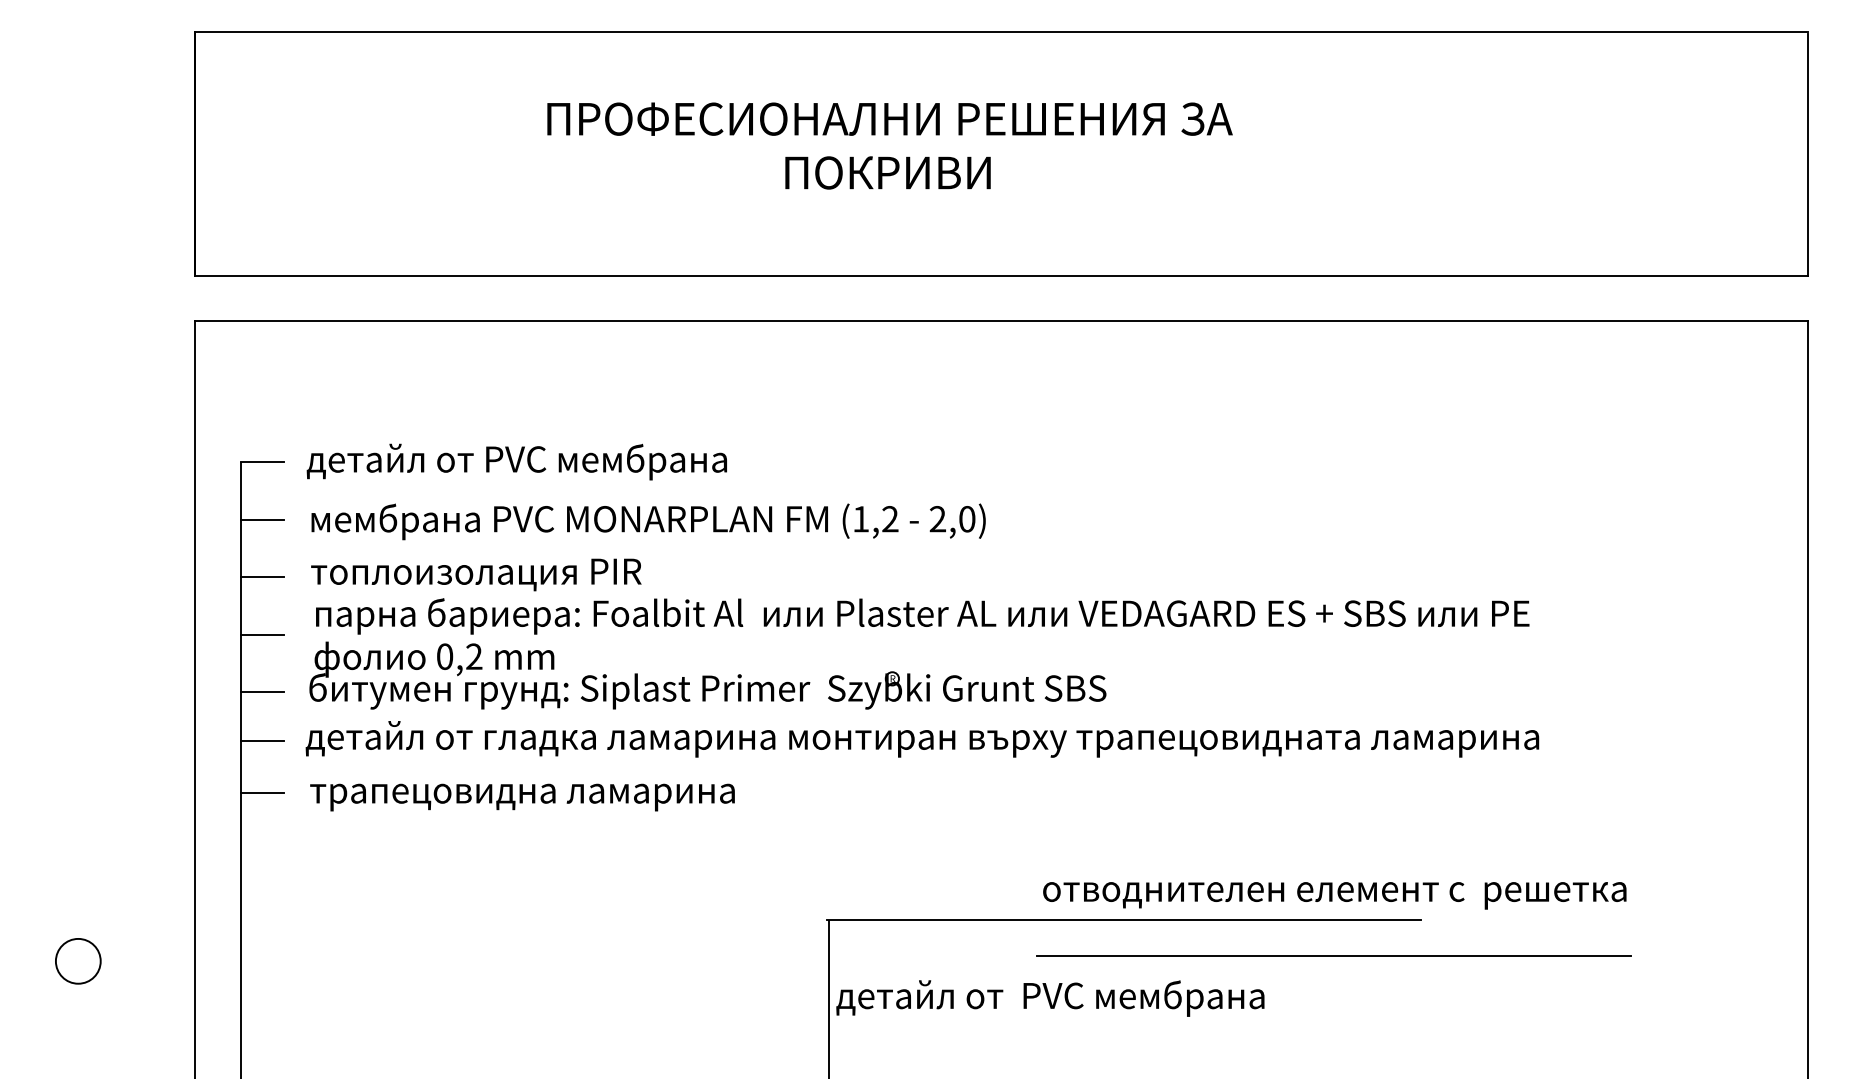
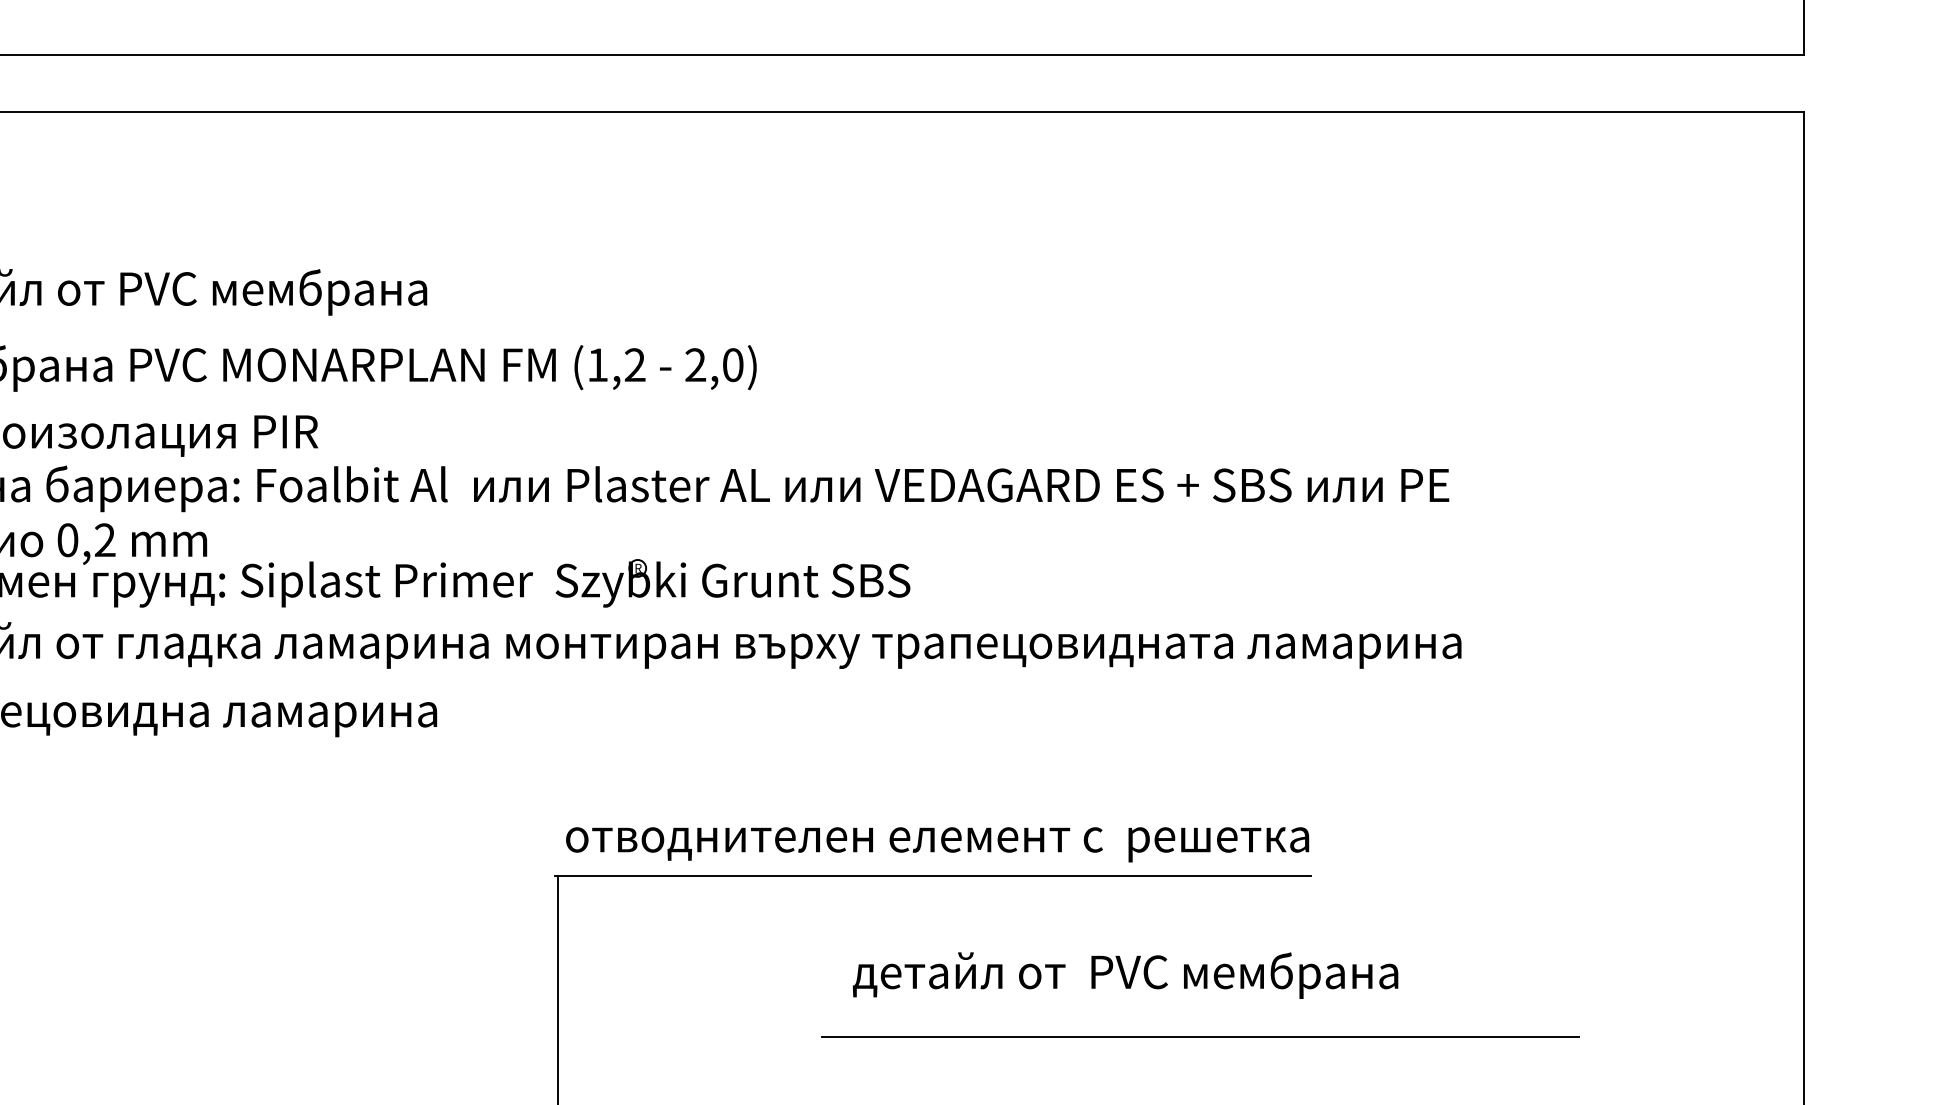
text: (1334, 895) -> (937, 844), moved
line: (1333, 955) -> (1199, 1035), moved
text: (1050, 998) -> (1125, 975), moved

